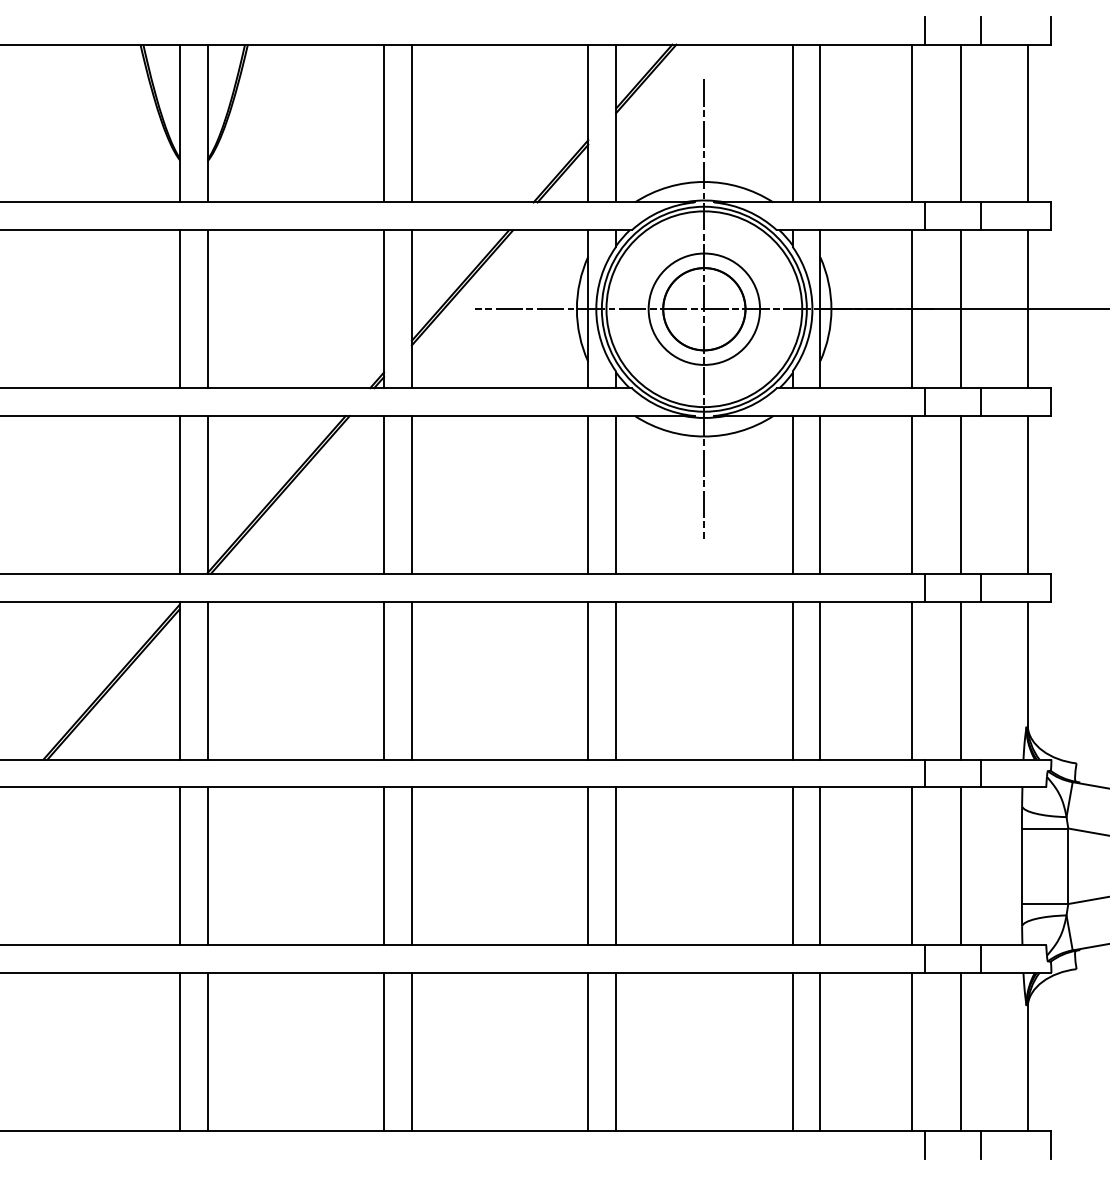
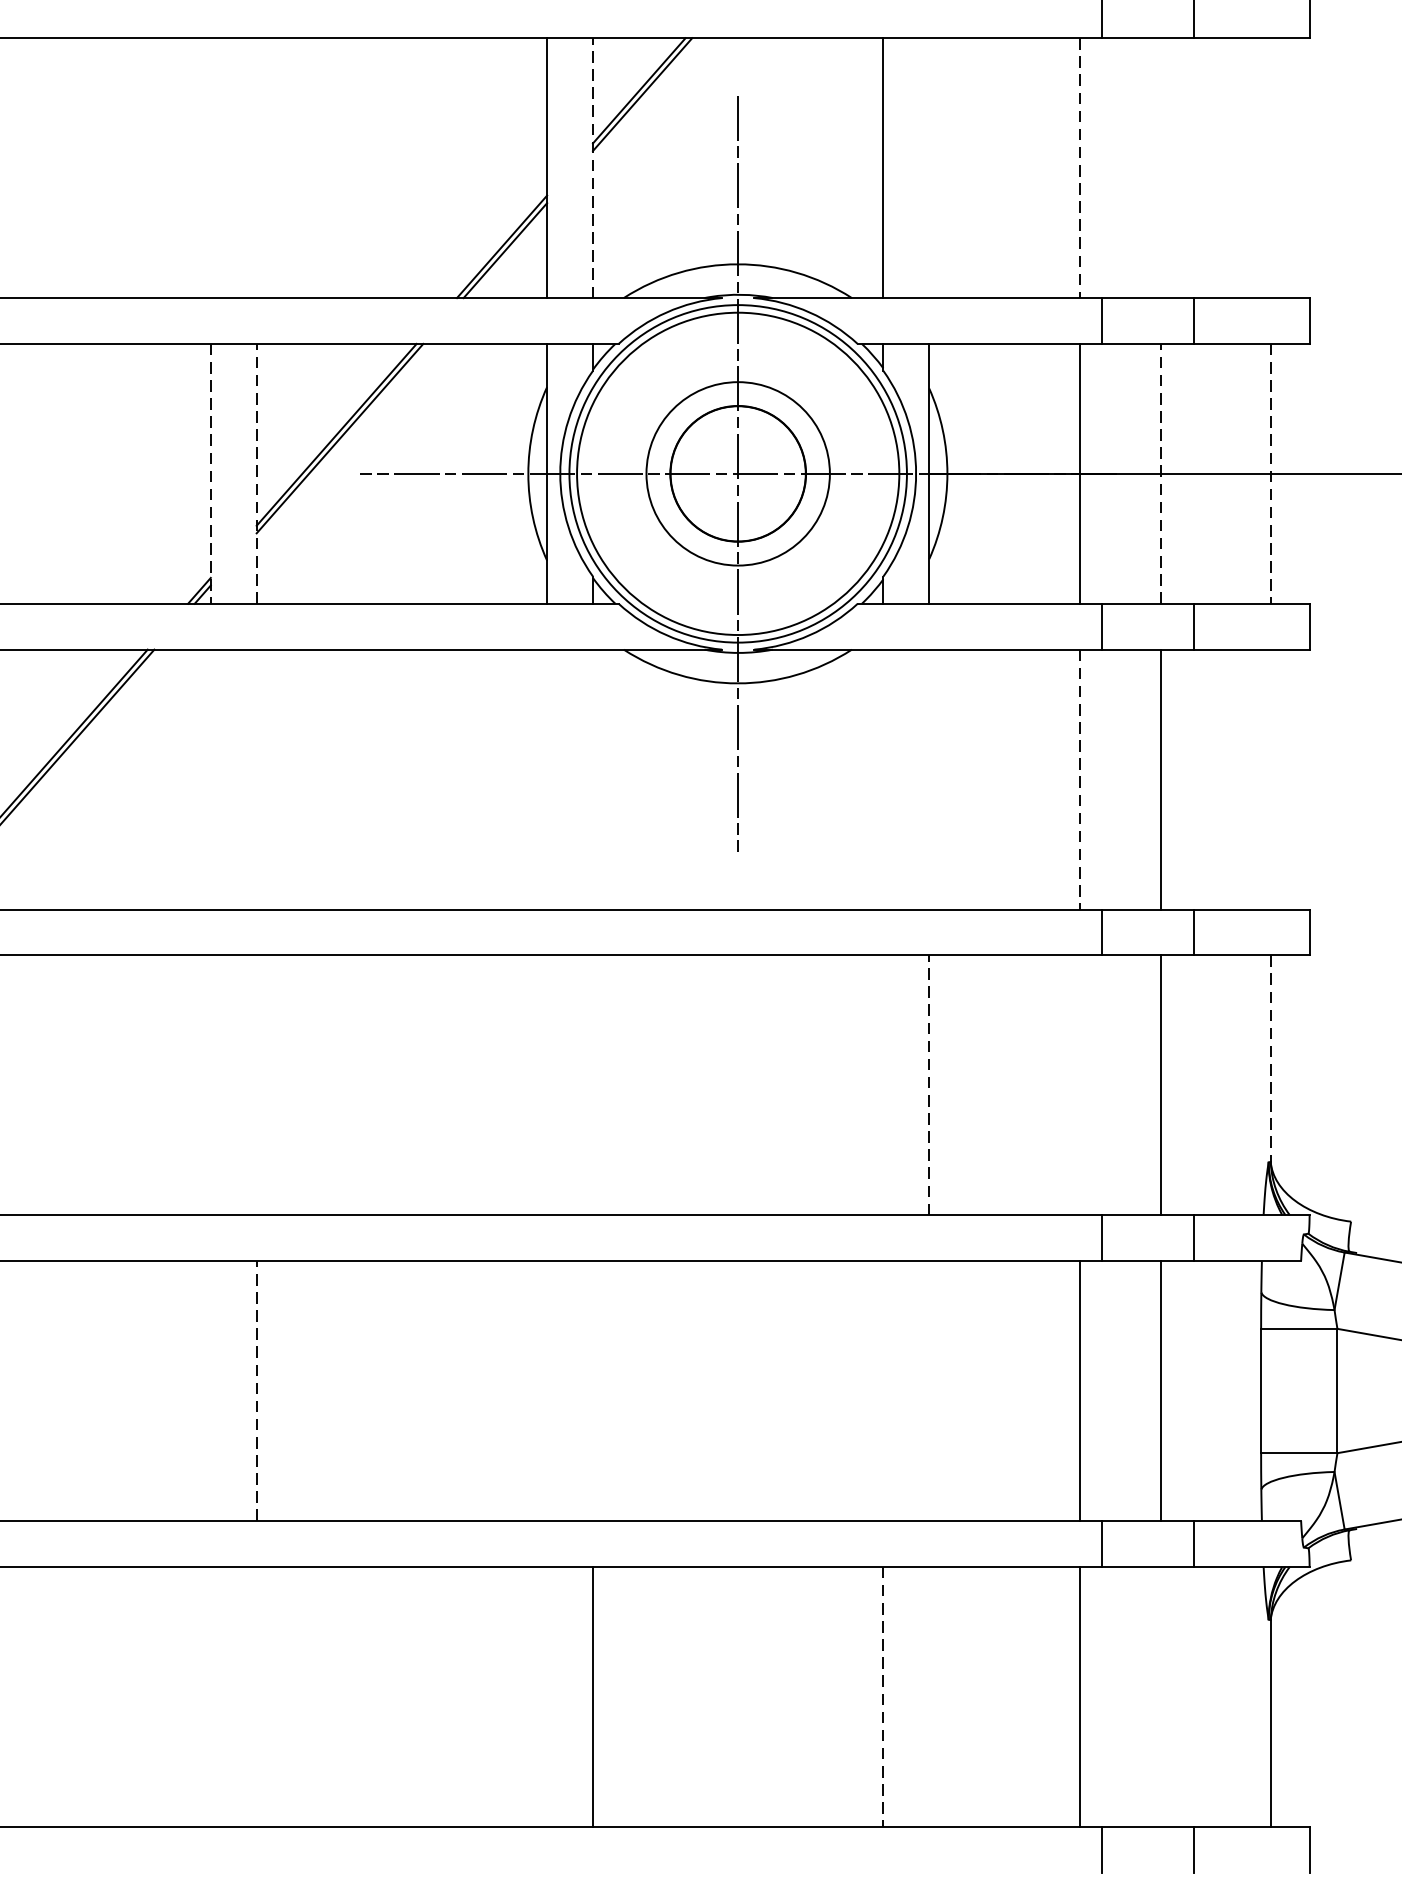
line: (384, 123) -> (211, 168), removed
line: (411, 123) -> (256, 168), removed
line: (616, 123) -> (593, 168), solid -> dashed
line: (820, 123) -> (929, 168), removed
line: (911, 123) -> (1079, 168), solid -> dashed
line: (961, 123) -> (1161, 168), removed
line: (1027, 123) -> (1270, 168), removed
line: (384, 309) -> (211, 474), solid -> dashed
line: (411, 309) -> (256, 474), solid -> dashed
line: (961, 309) -> (1161, 474), solid -> dashed
line: (1027, 309) -> (1270, 474), solid -> dashed
line: (384, 494) -> (211, 778), removed
line: (411, 494) -> (256, 778), removed
line: (588, 494) -> (547, 778), removed
line: (616, 494) -> (593, 778), removed
line: (792, 494) -> (883, 778), removed
line: (820, 494) -> (929, 778), removed
line: (911, 494) -> (1079, 778), solid -> dashed
line: (1027, 494) -> (1270, 778), removed
line: (1027, 664) -> (1270, 1058), solid -> dashed
line: (384, 680) -> (211, 1085), removed
line: (411, 680) -> (256, 1085), removed
line: (588, 680) -> (547, 1085), removed
line: (616, 680) -> (593, 1085), removed
line: (792, 680) -> (883, 1085), removed
line: (820, 680) -> (929, 1085), solid -> dashed
line: (911, 680) -> (1079, 1085), removed
line: (384, 866) -> (211, 1391), removed
line: (411, 866) -> (256, 1391), solid -> dashed
line: (588, 866) -> (547, 1391), removed
line: (616, 866) -> (593, 1391), removed
line: (792, 866) -> (883, 1391), removed
line: (820, 866) -> (929, 1391), removed
line: (384, 1051) -> (211, 1695), removed
line: (411, 1051) -> (256, 1695), removed
line: (588, 1051) -> (547, 1695), removed
line: (792, 1051) -> (883, 1695), solid -> dashed
line: (820, 1051) -> (929, 1695), removed
line: (961, 1051) -> (1161, 1695), removed

